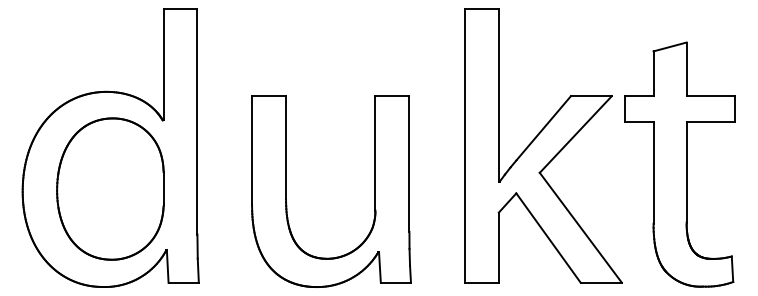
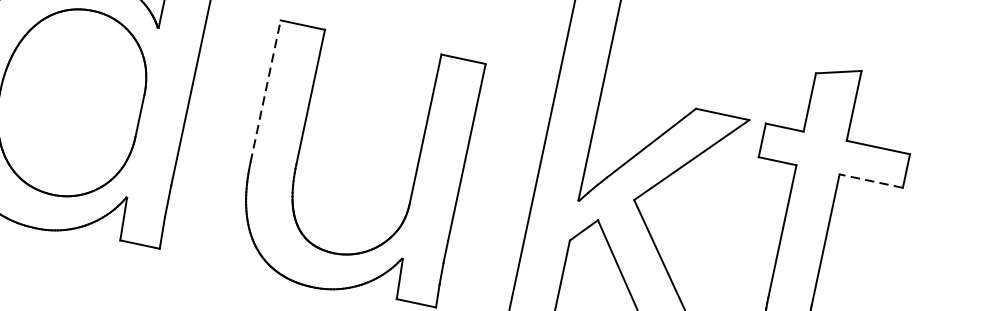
line: (710, 121) -> (870, 180), solid -> dashed
line: (252, 150) -> (266, 91), solid -> dashed

